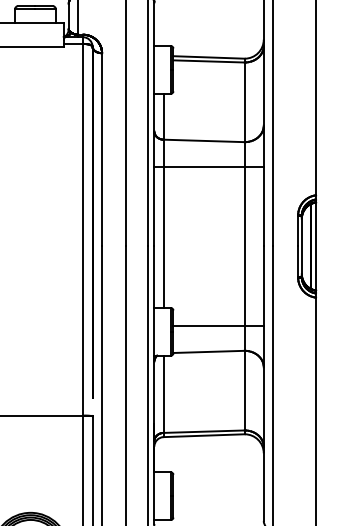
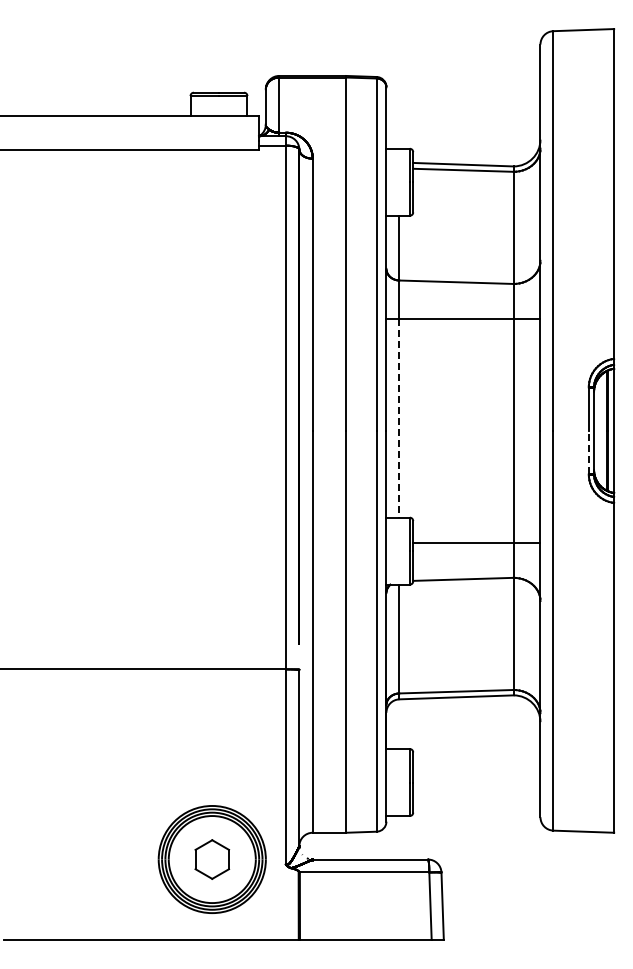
line: (163, 237) -> (399, 418), solid -> dashed
line: (297, 261) -> (588, 452), solid -> dashed

